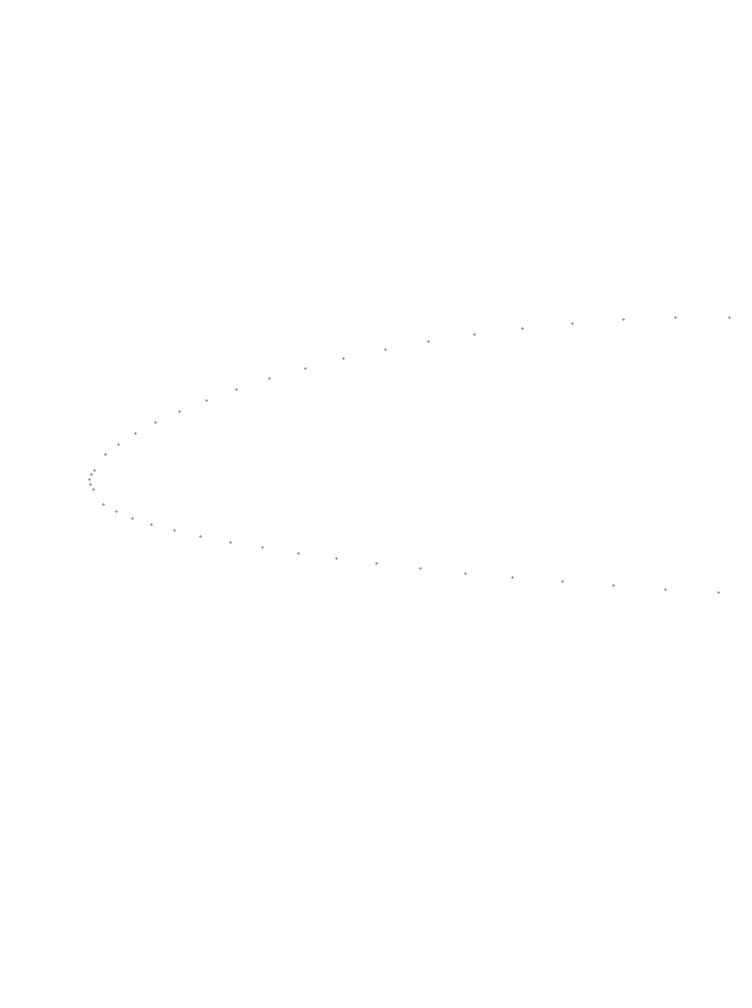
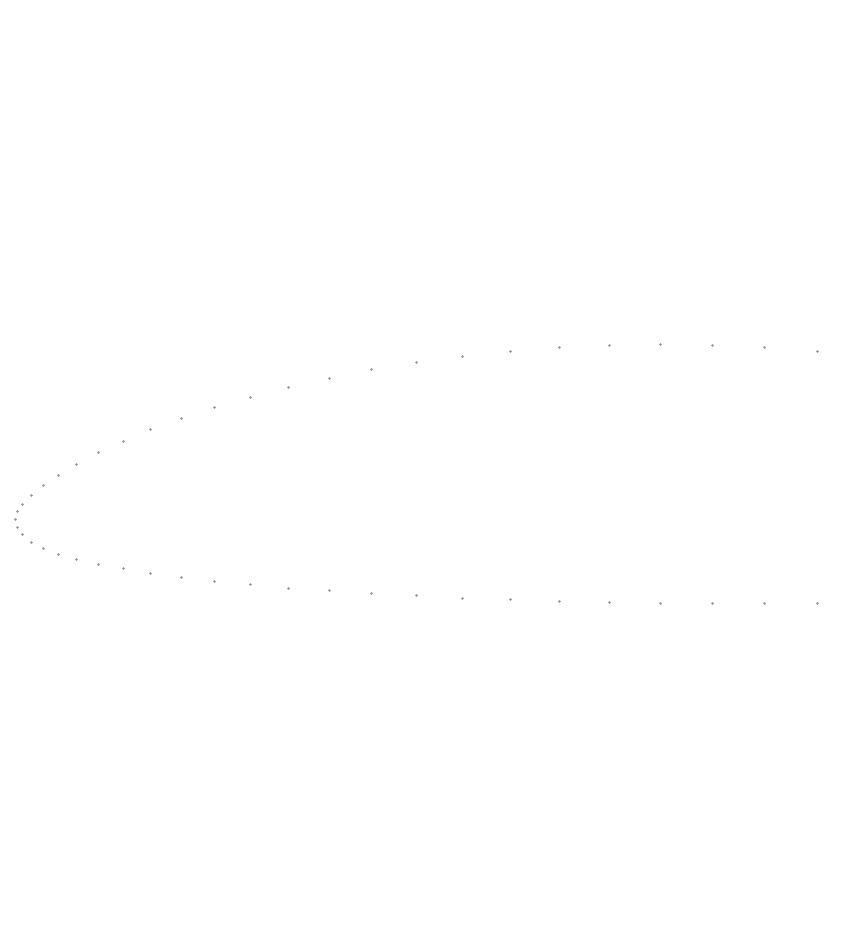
part: (91, 479) -> (18, 519), size x1.67

